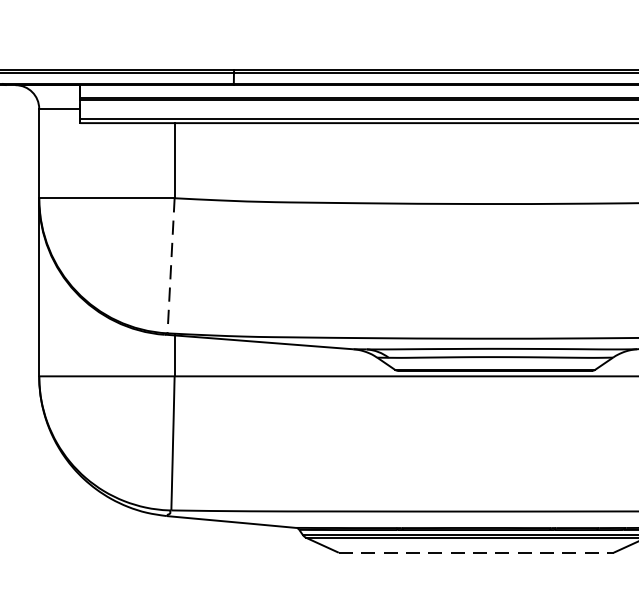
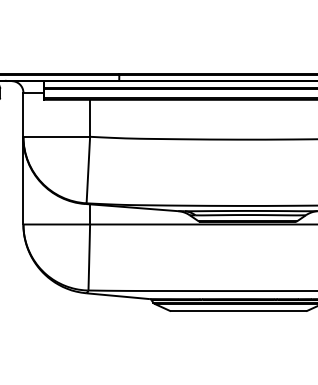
line: (171, 266) -> (88, 170), dashed -> solid
line: (476, 553) -> (238, 311), dashed -> solid

